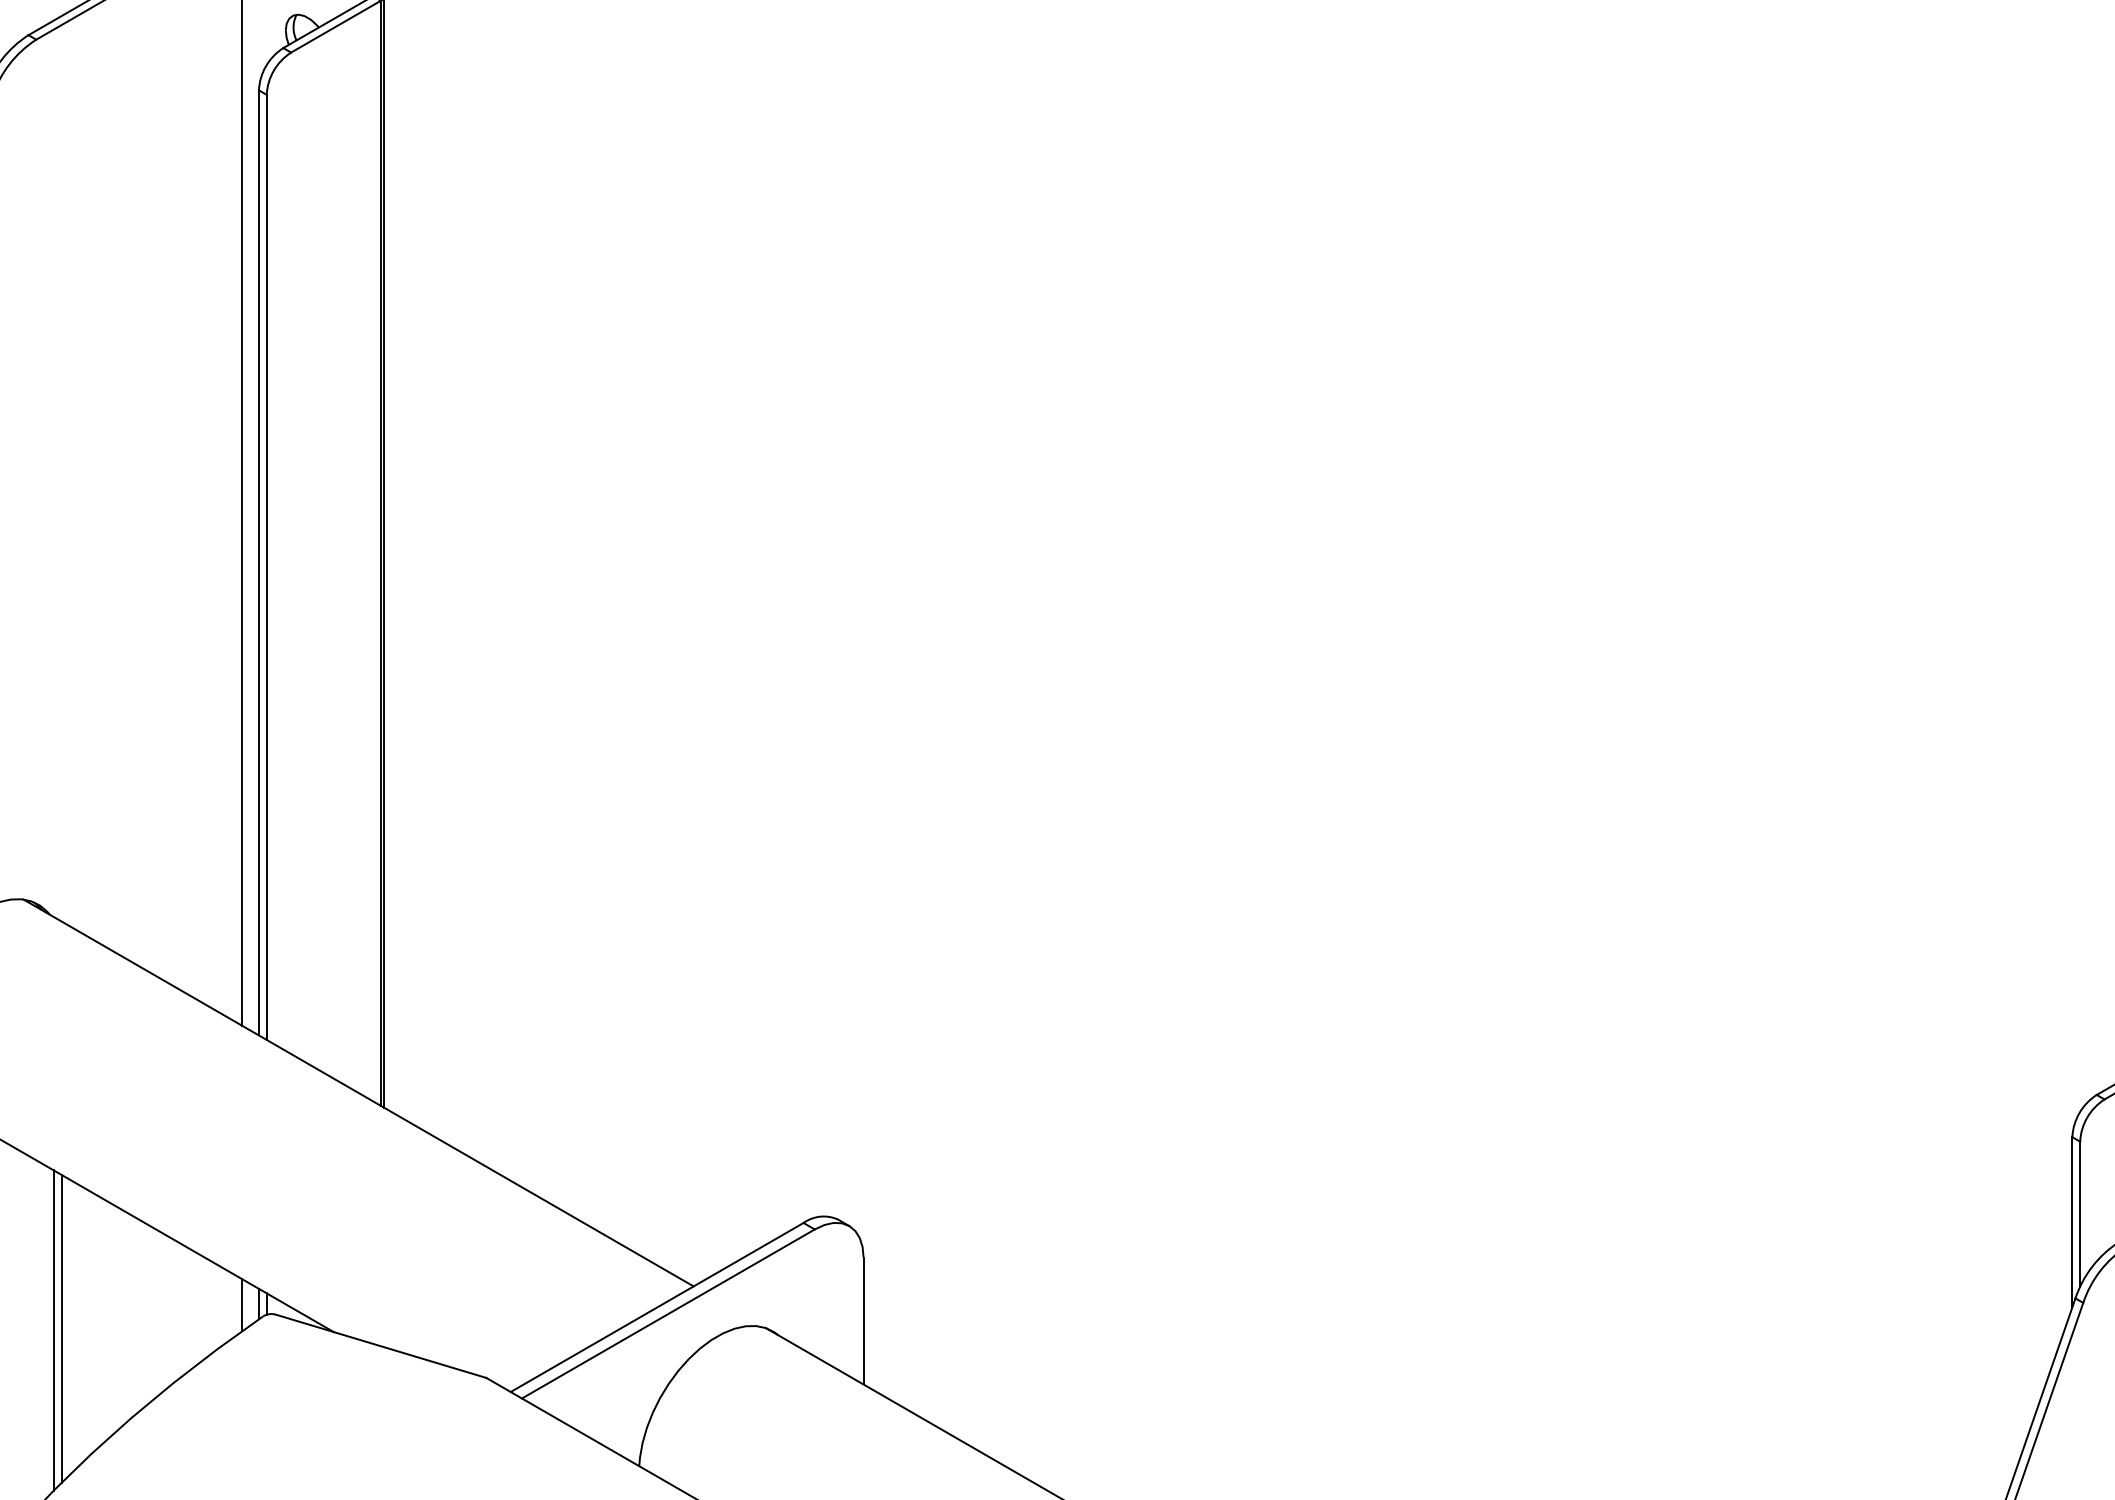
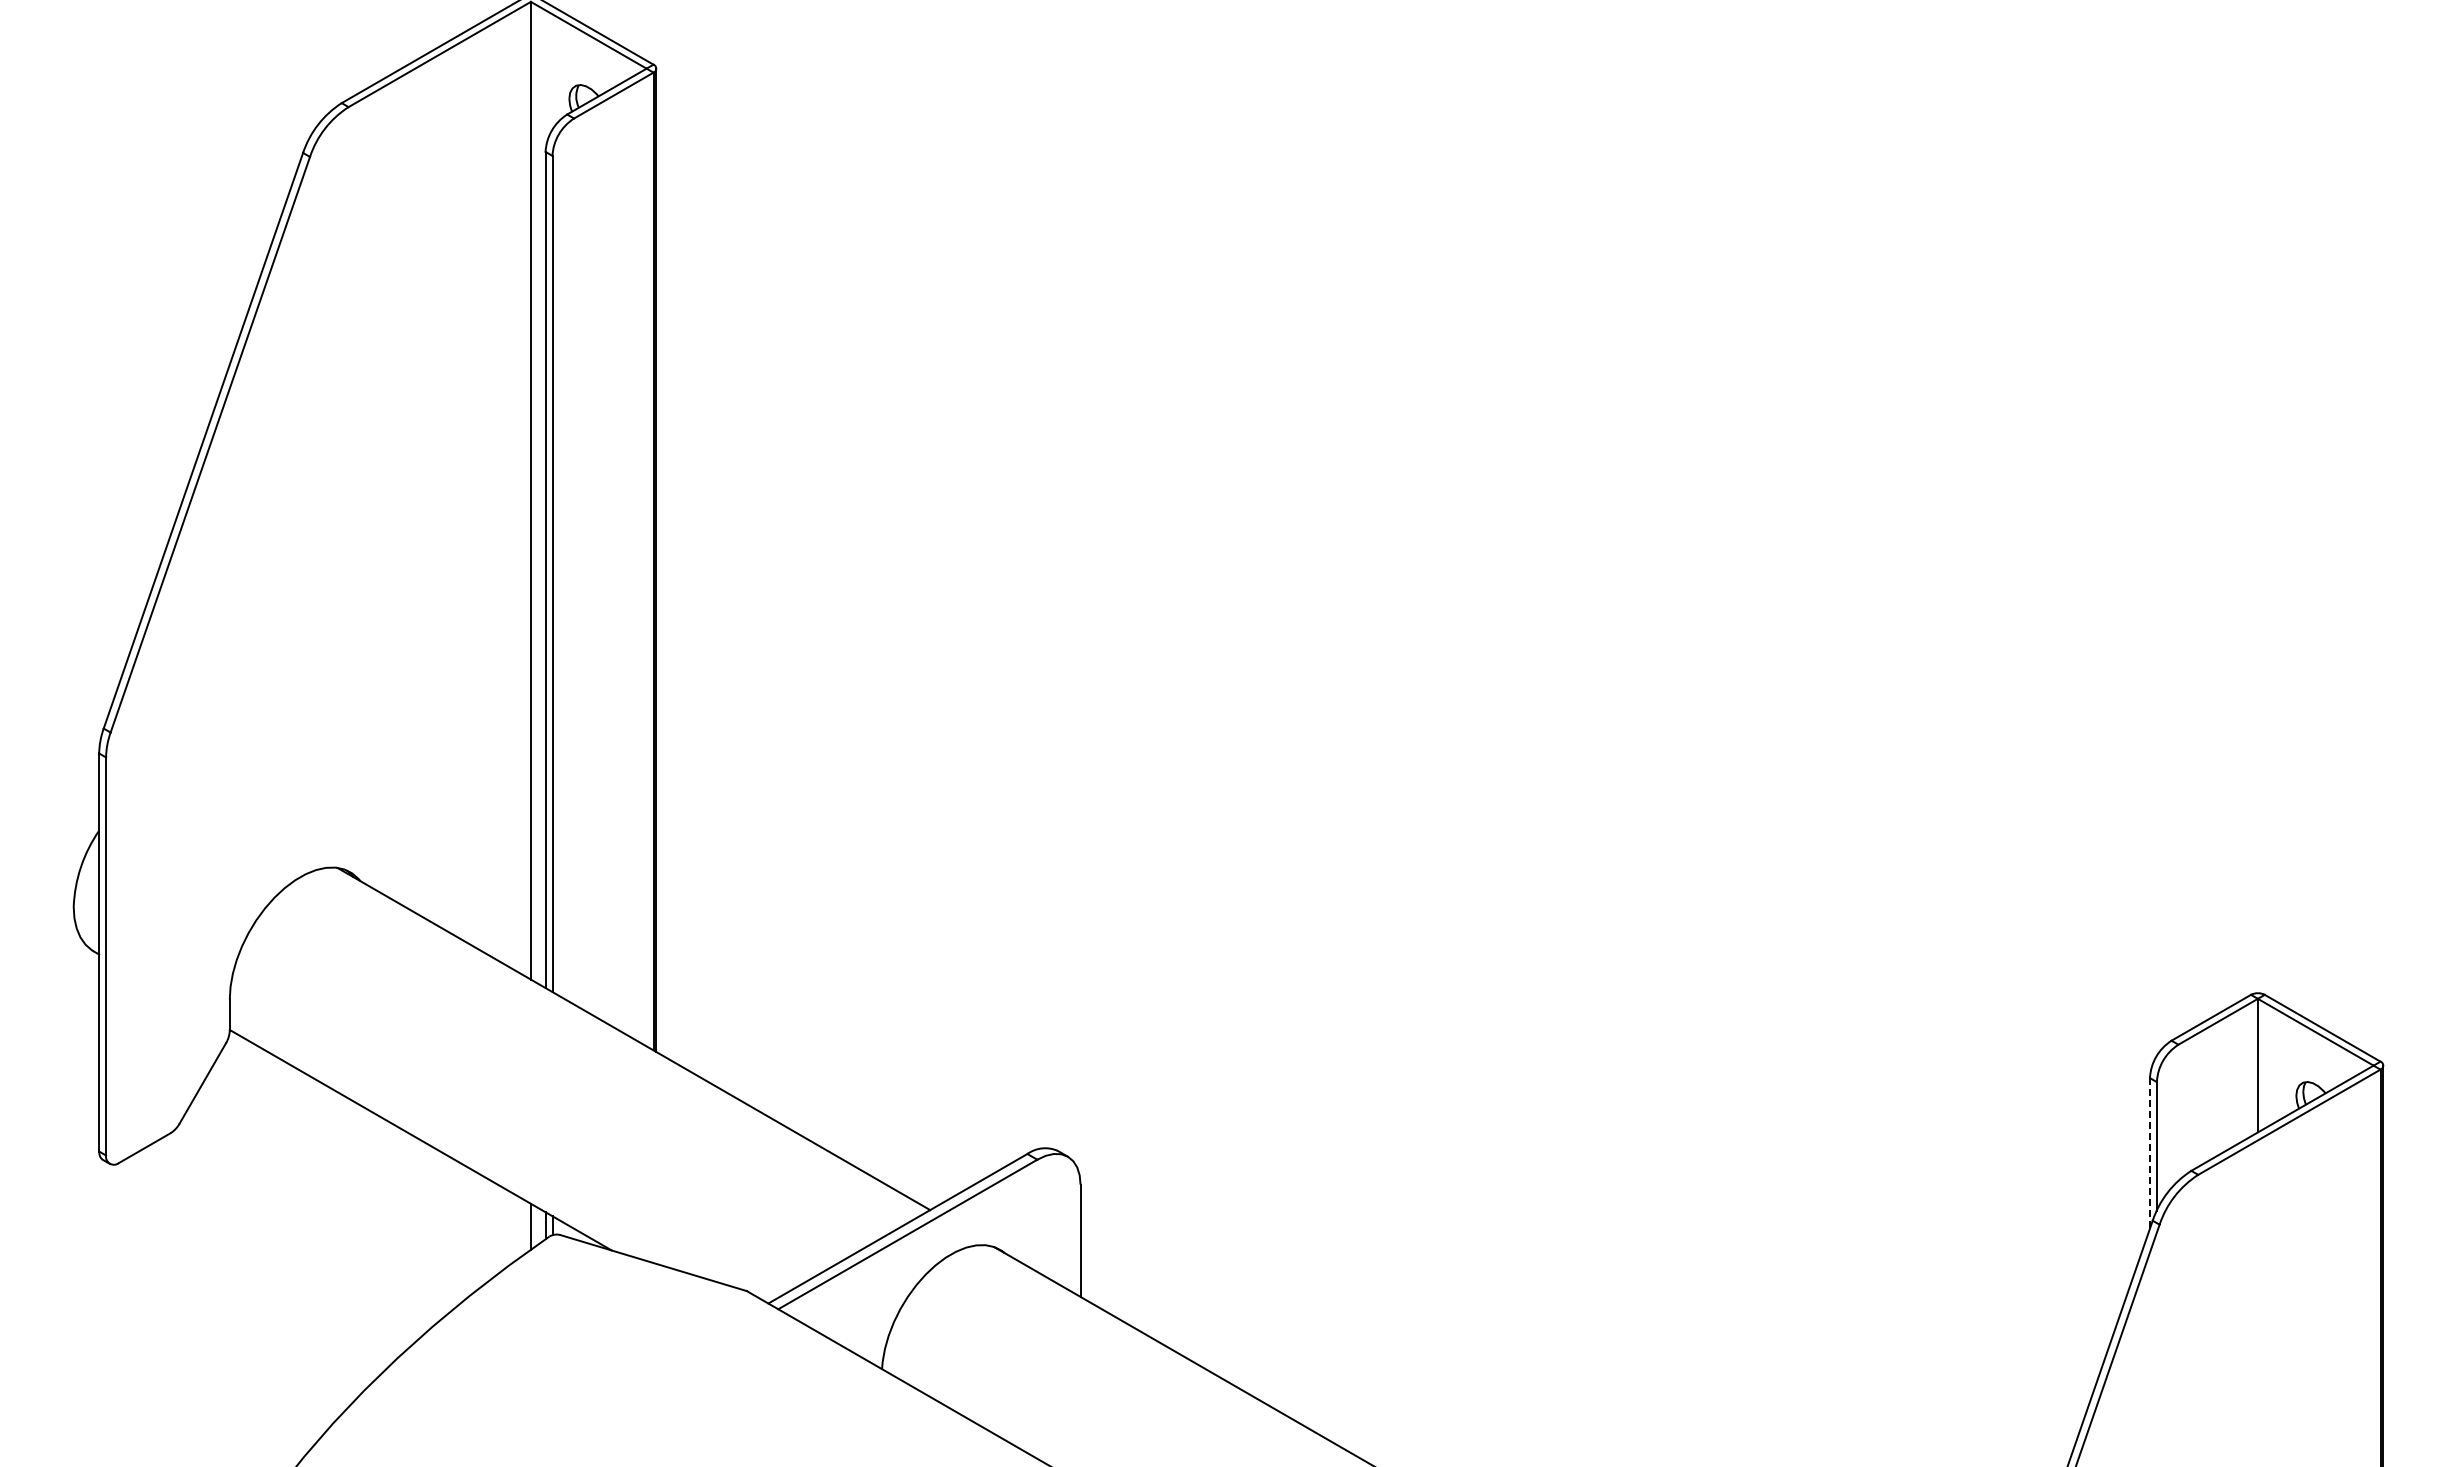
line: (2071, 1222) -> (2149, 1153), solid -> dashed
line: (61, 1328) -> (370, 1247), removed
line: (54, 1329) -> (364, 1248), removed

